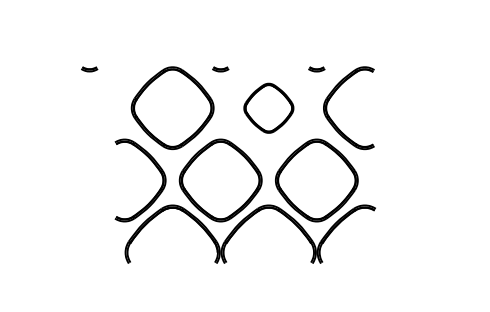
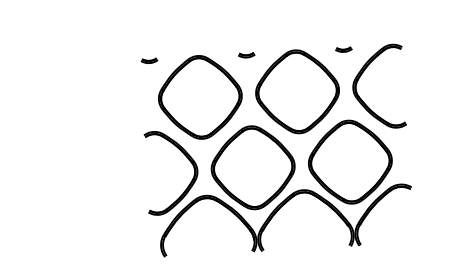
part: (89, 69) -> (149, 61), moved
part: (268, 108) -> (297, 92), size x1.67

